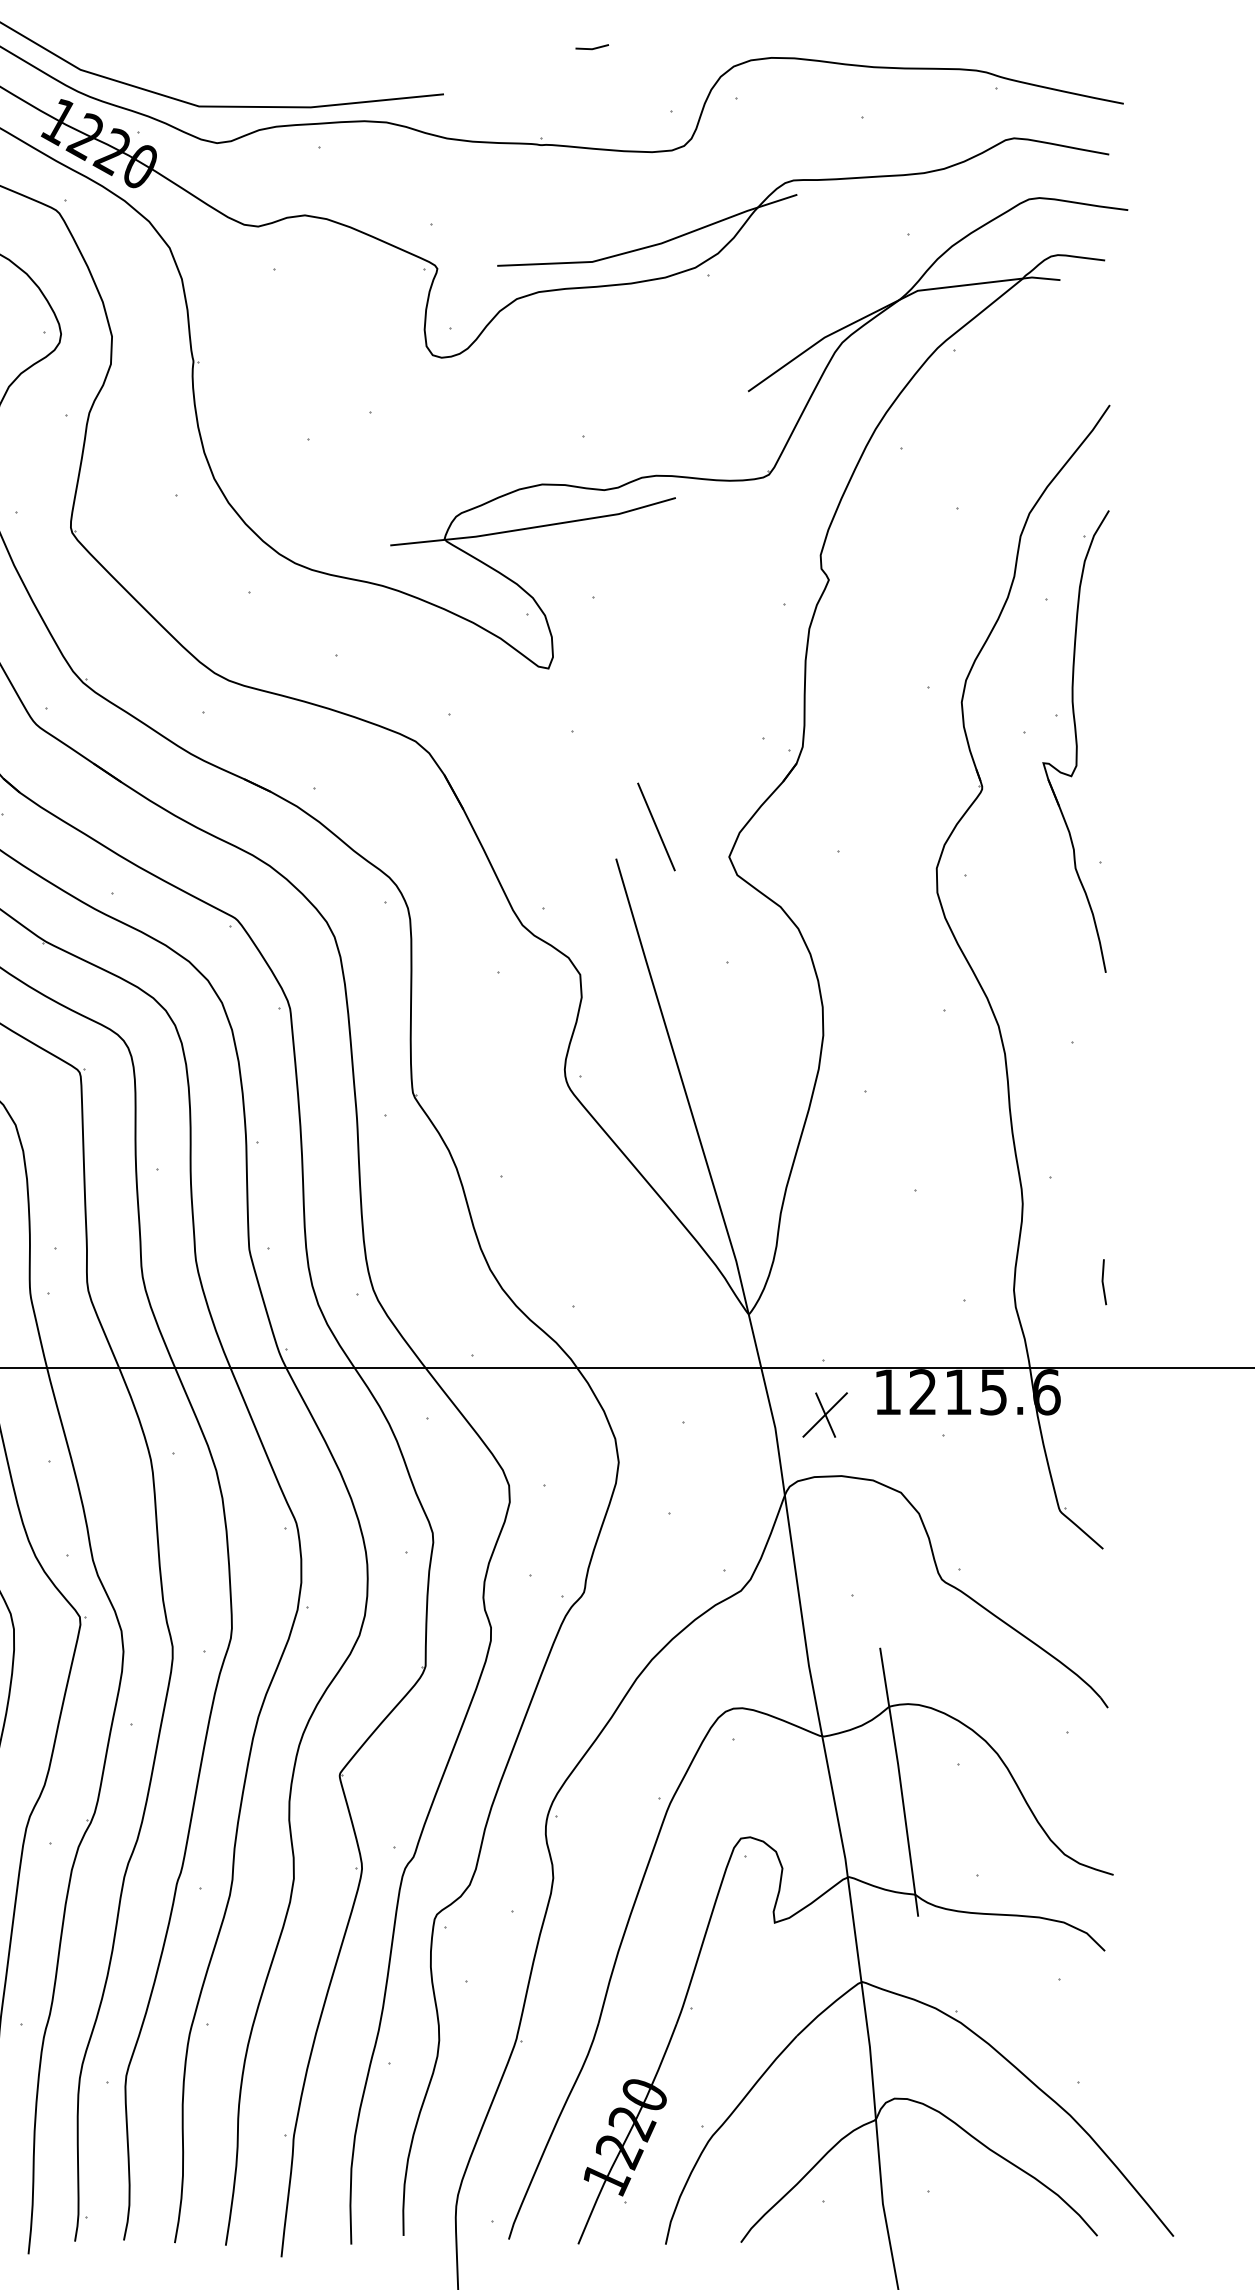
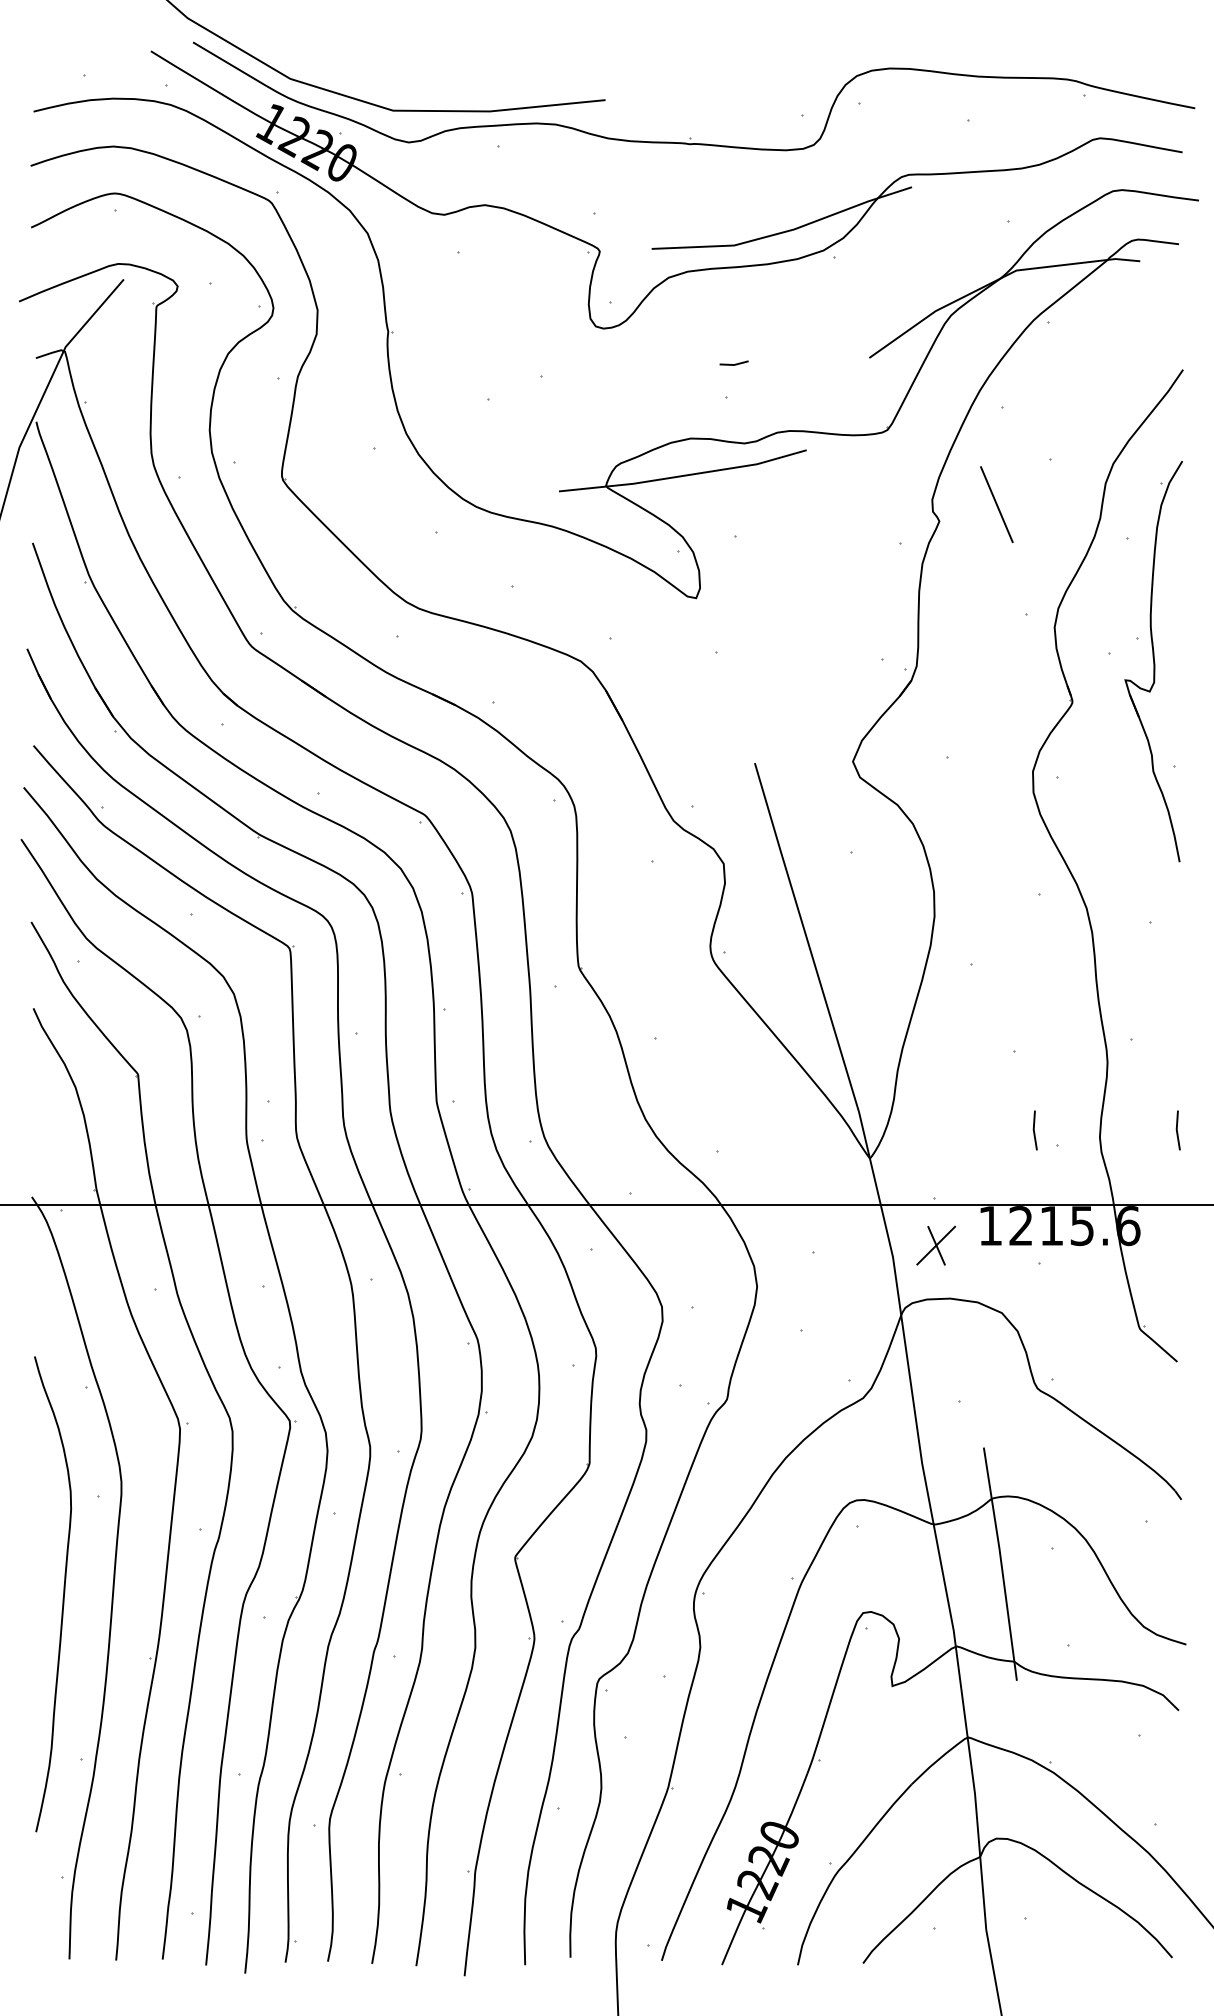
line: (591, 48) -> (733, 364), moved
line: (656, 826) -> (996, 504), moved
line: (938, 1282) -> (1034, 1130), added

